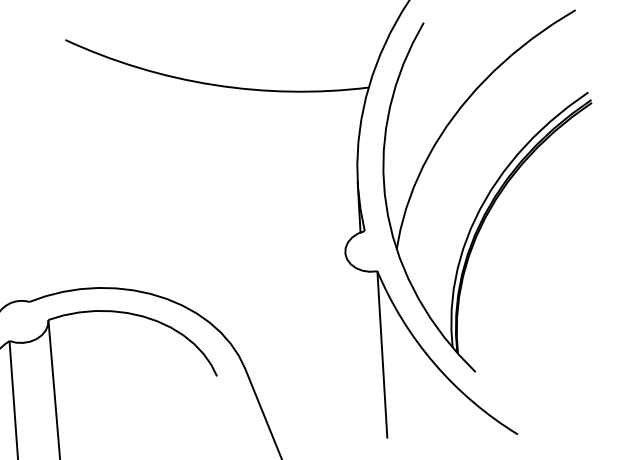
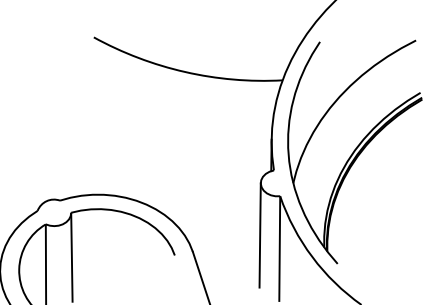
line: (348, 335) -> (259, 235), added

